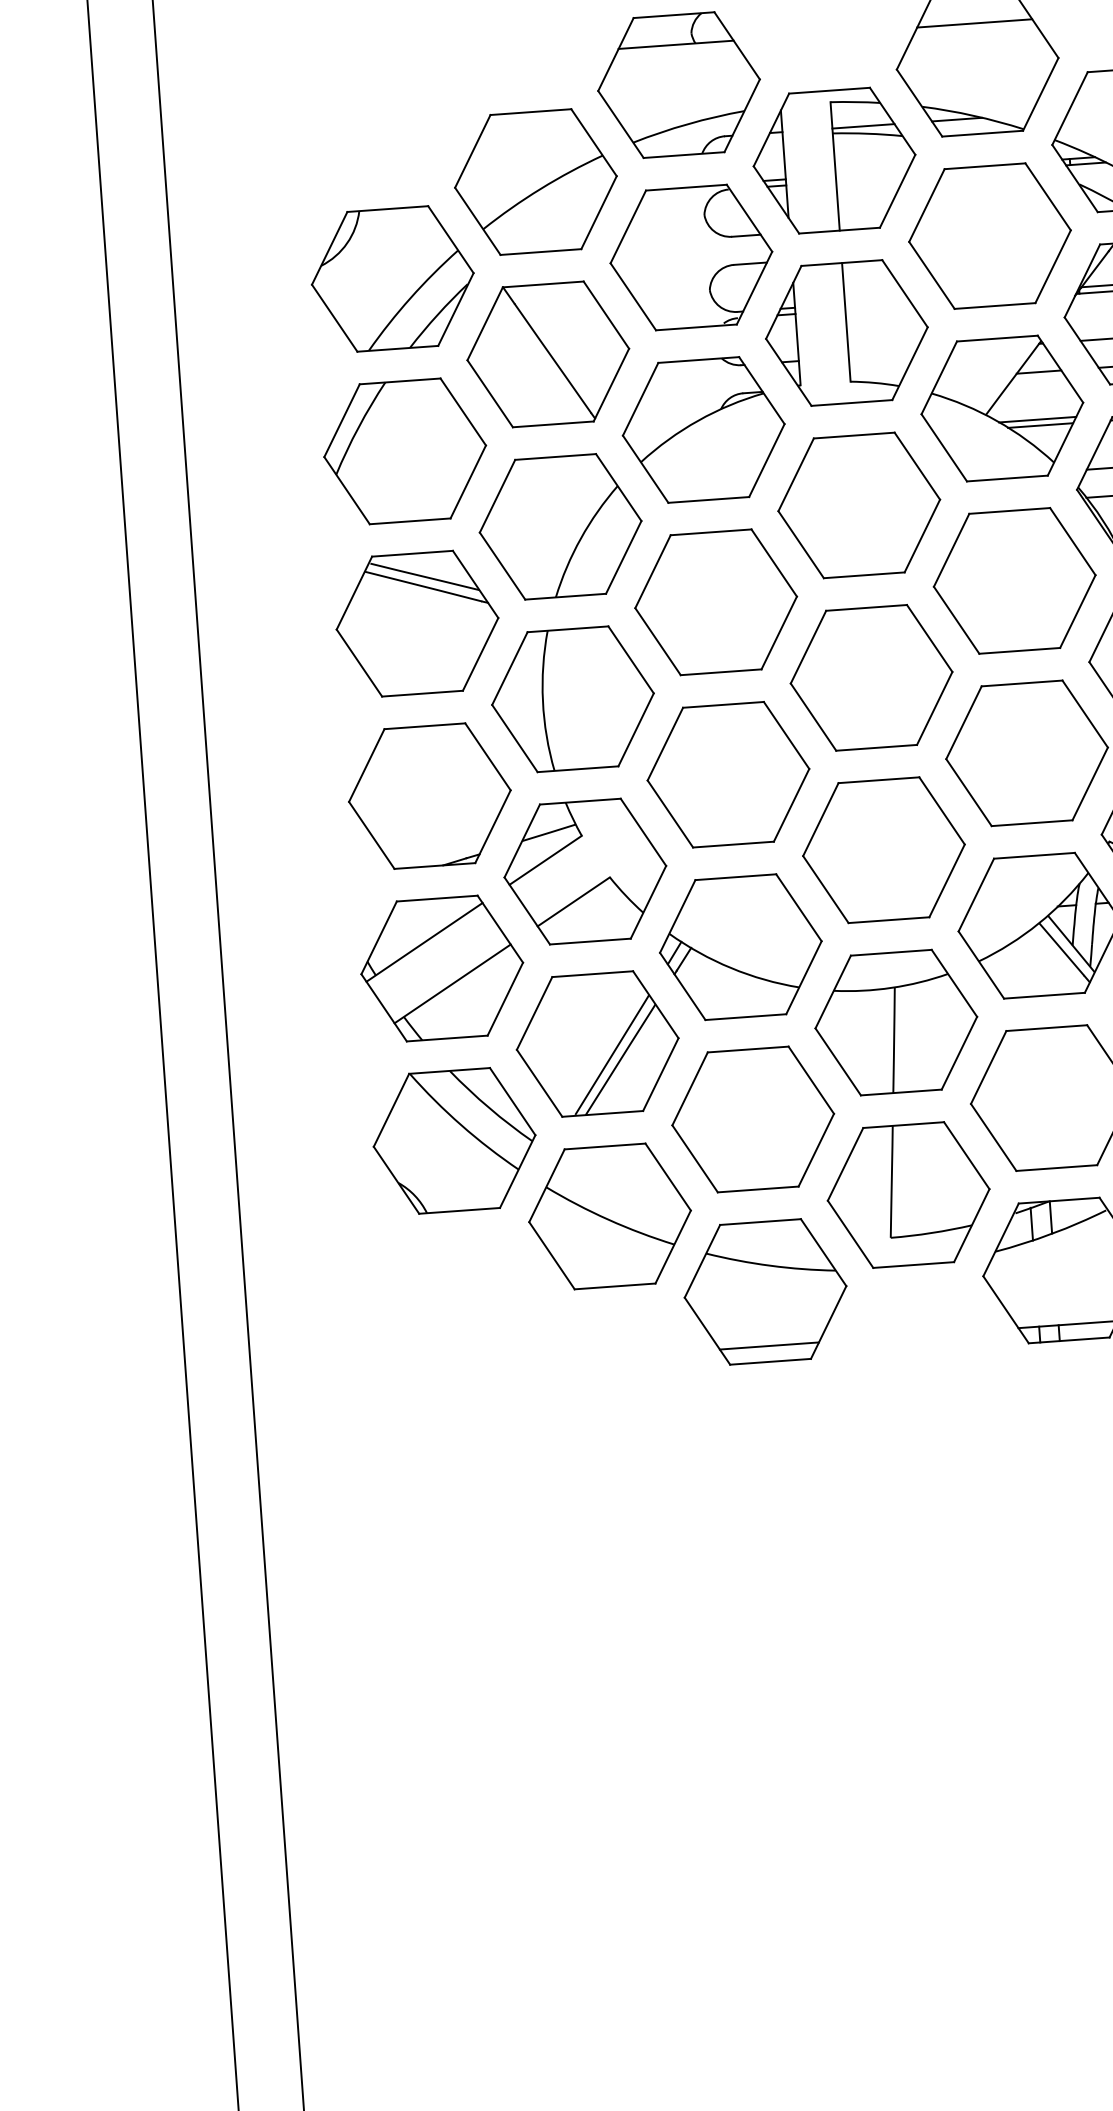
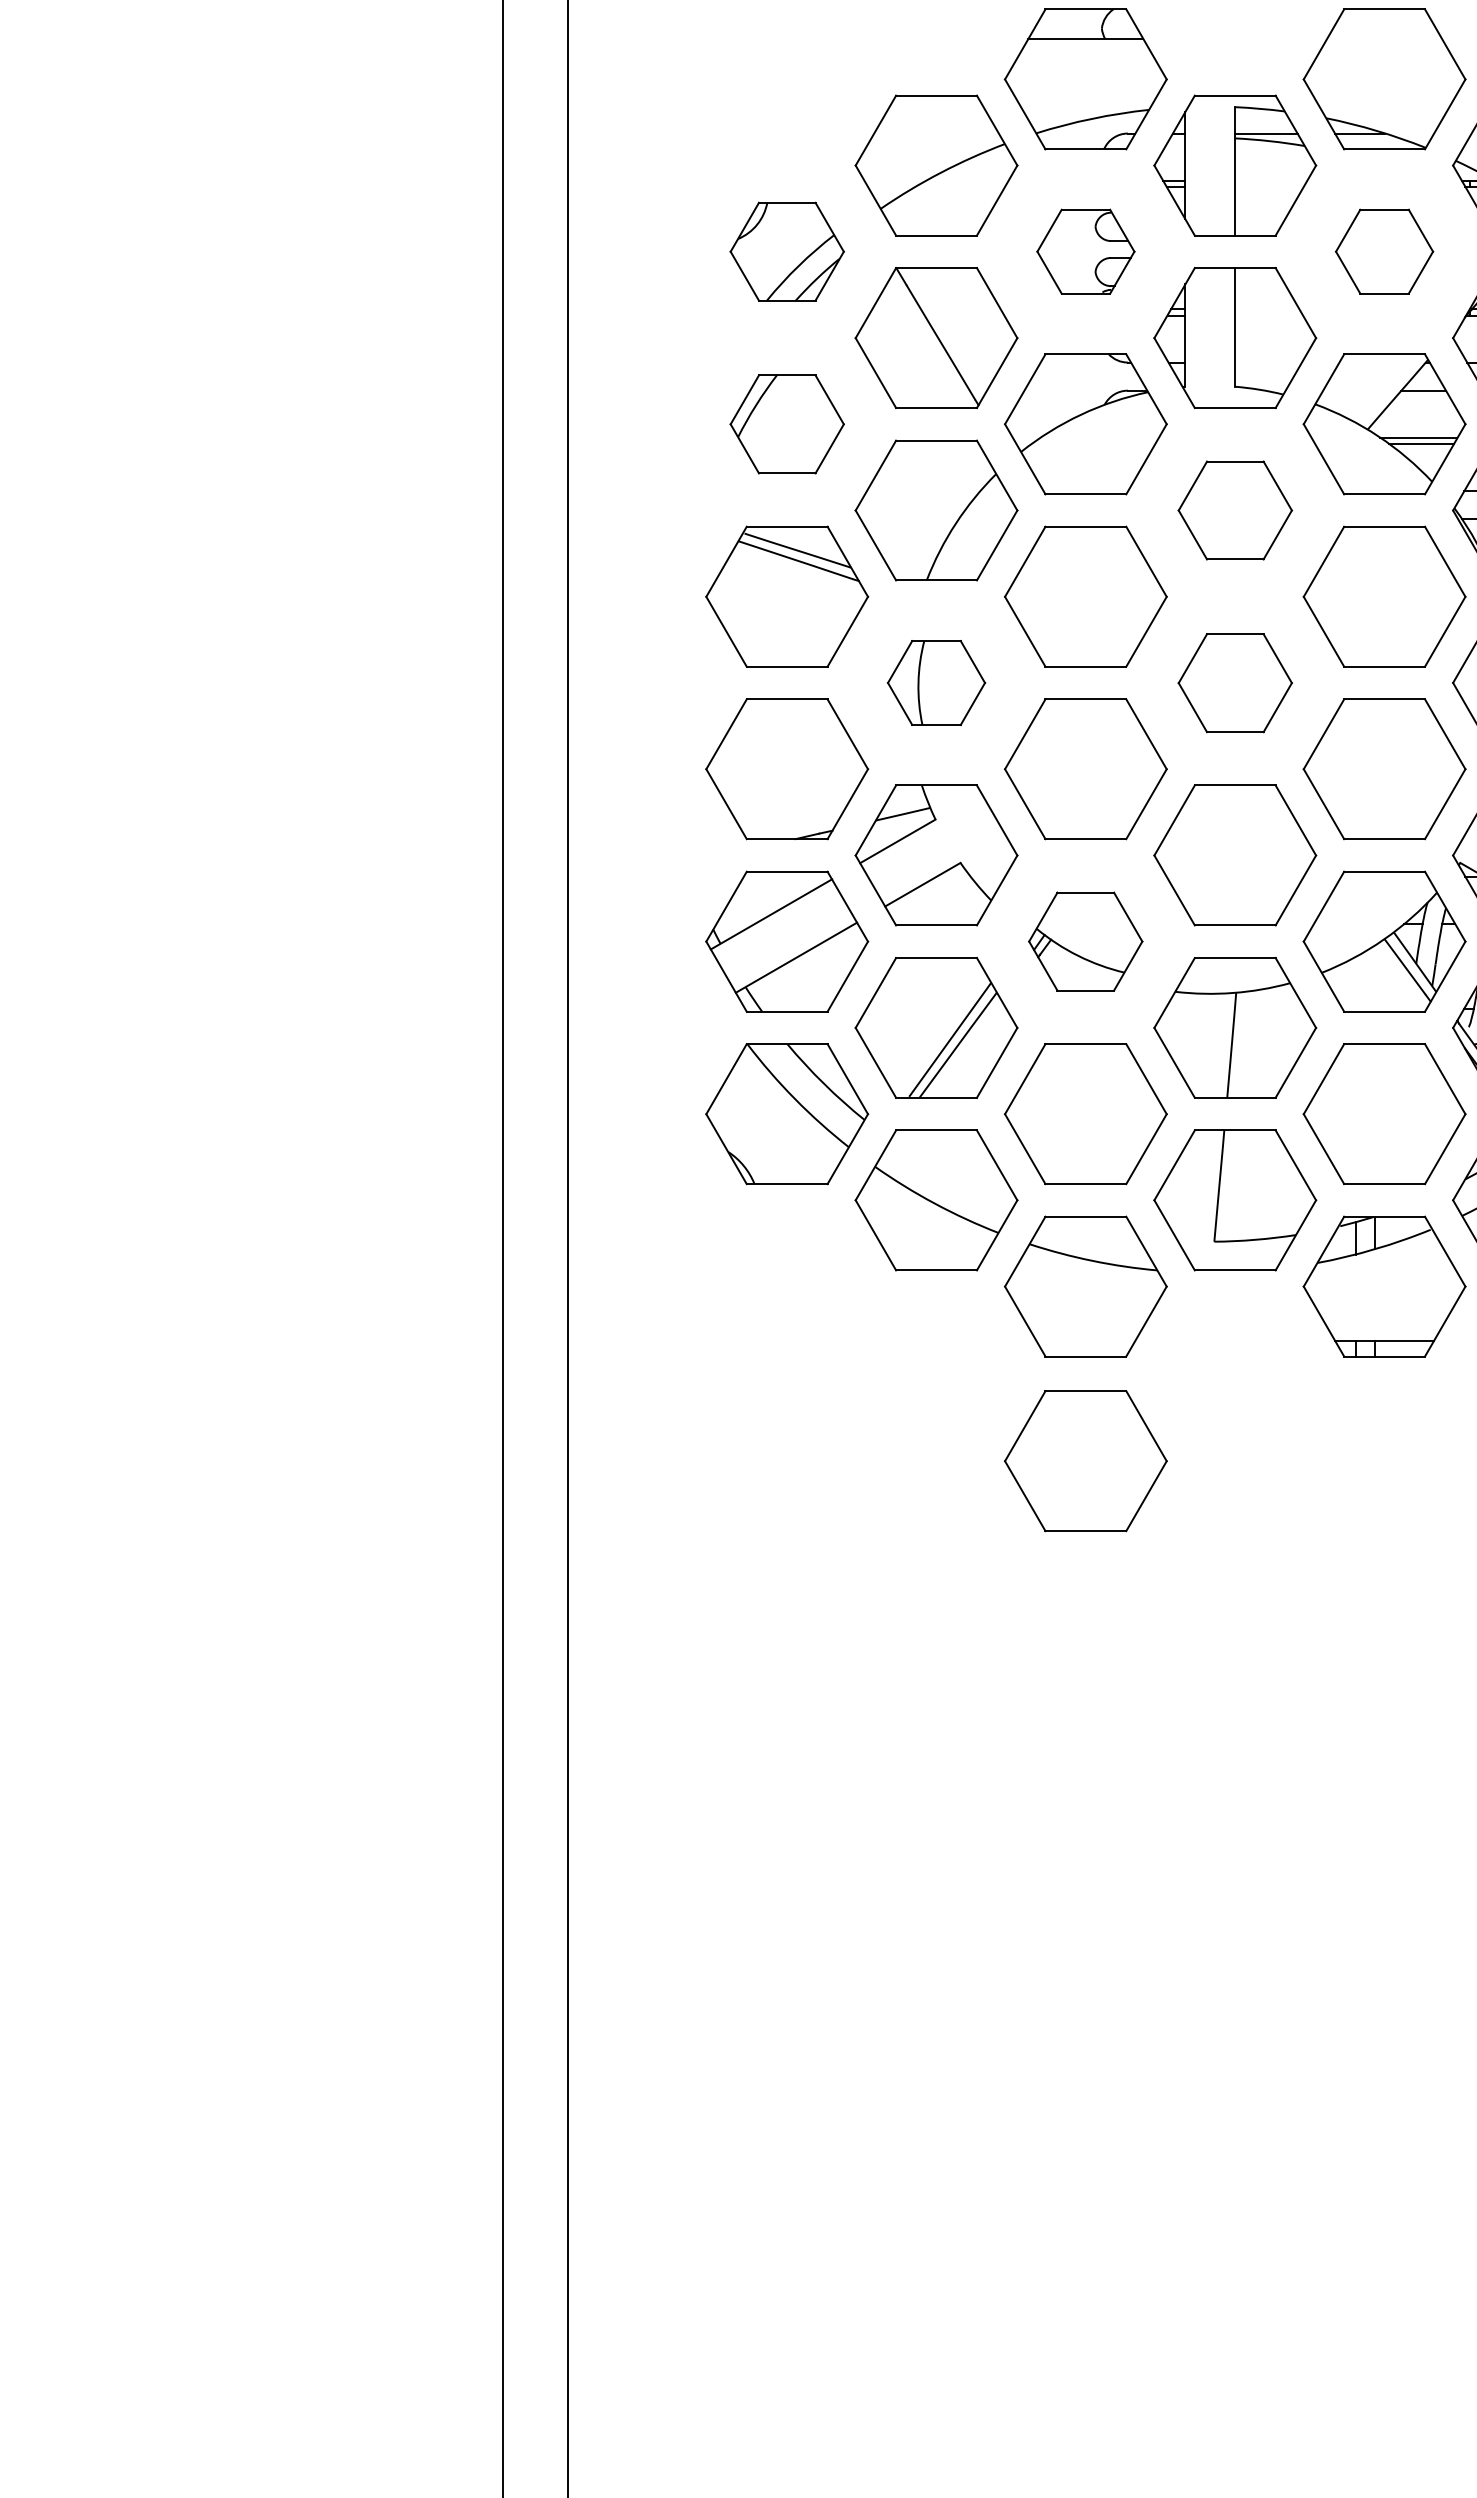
line: (974, 23) -> (1384, 39), removed
part: (989, 235) -> (1384, 251), size x0.6
part: (690, 257) -> (1085, 251), size x0.6
part: (393, 278) -> (787, 251), size x0.7
part: (405, 451) -> (787, 424), size x0.7
part: (859, 505) -> (1235, 510), size x0.7
part: (871, 678) -> (1235, 683), size x0.7
part: (572, 698) -> (936, 682), size x0.6
part: (740, 946) -> (1085, 941), size x0.7
line: (769, 1345) -> (1085, 1340), removed
part: (777, 1466) -> (1085, 1461), added

